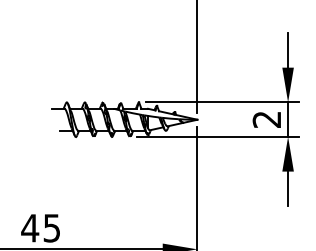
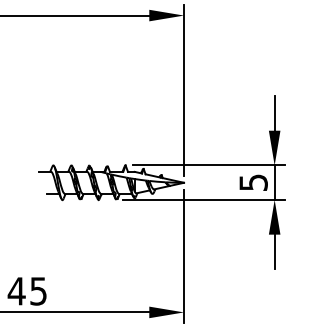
text: (266, 119) -> (253, 182), 2 -> 5

